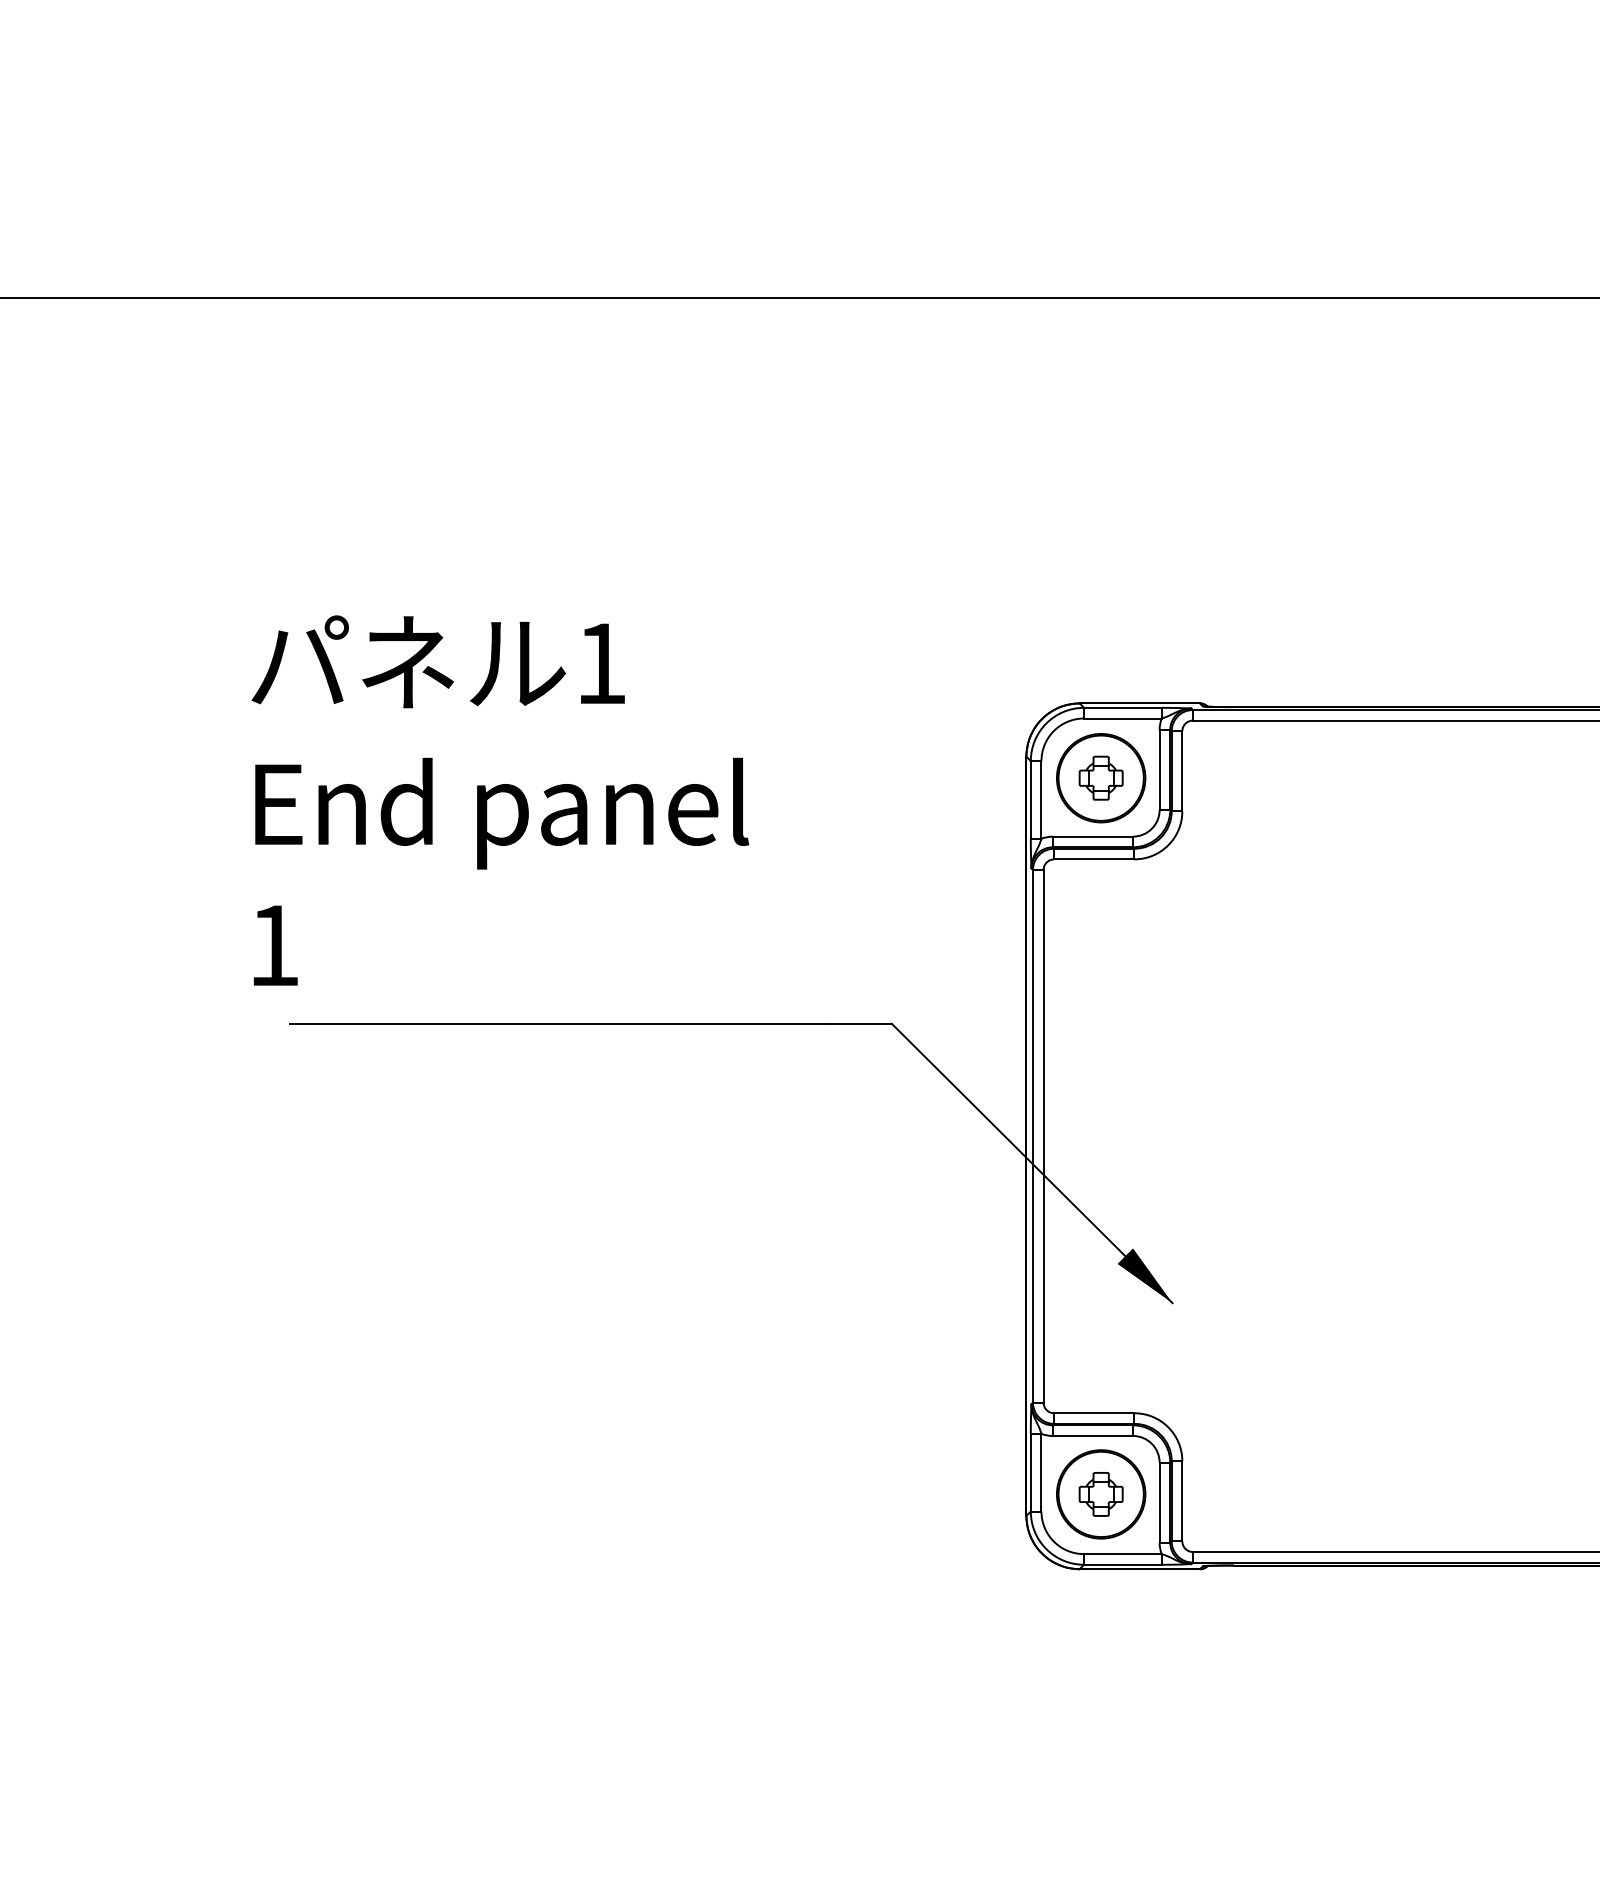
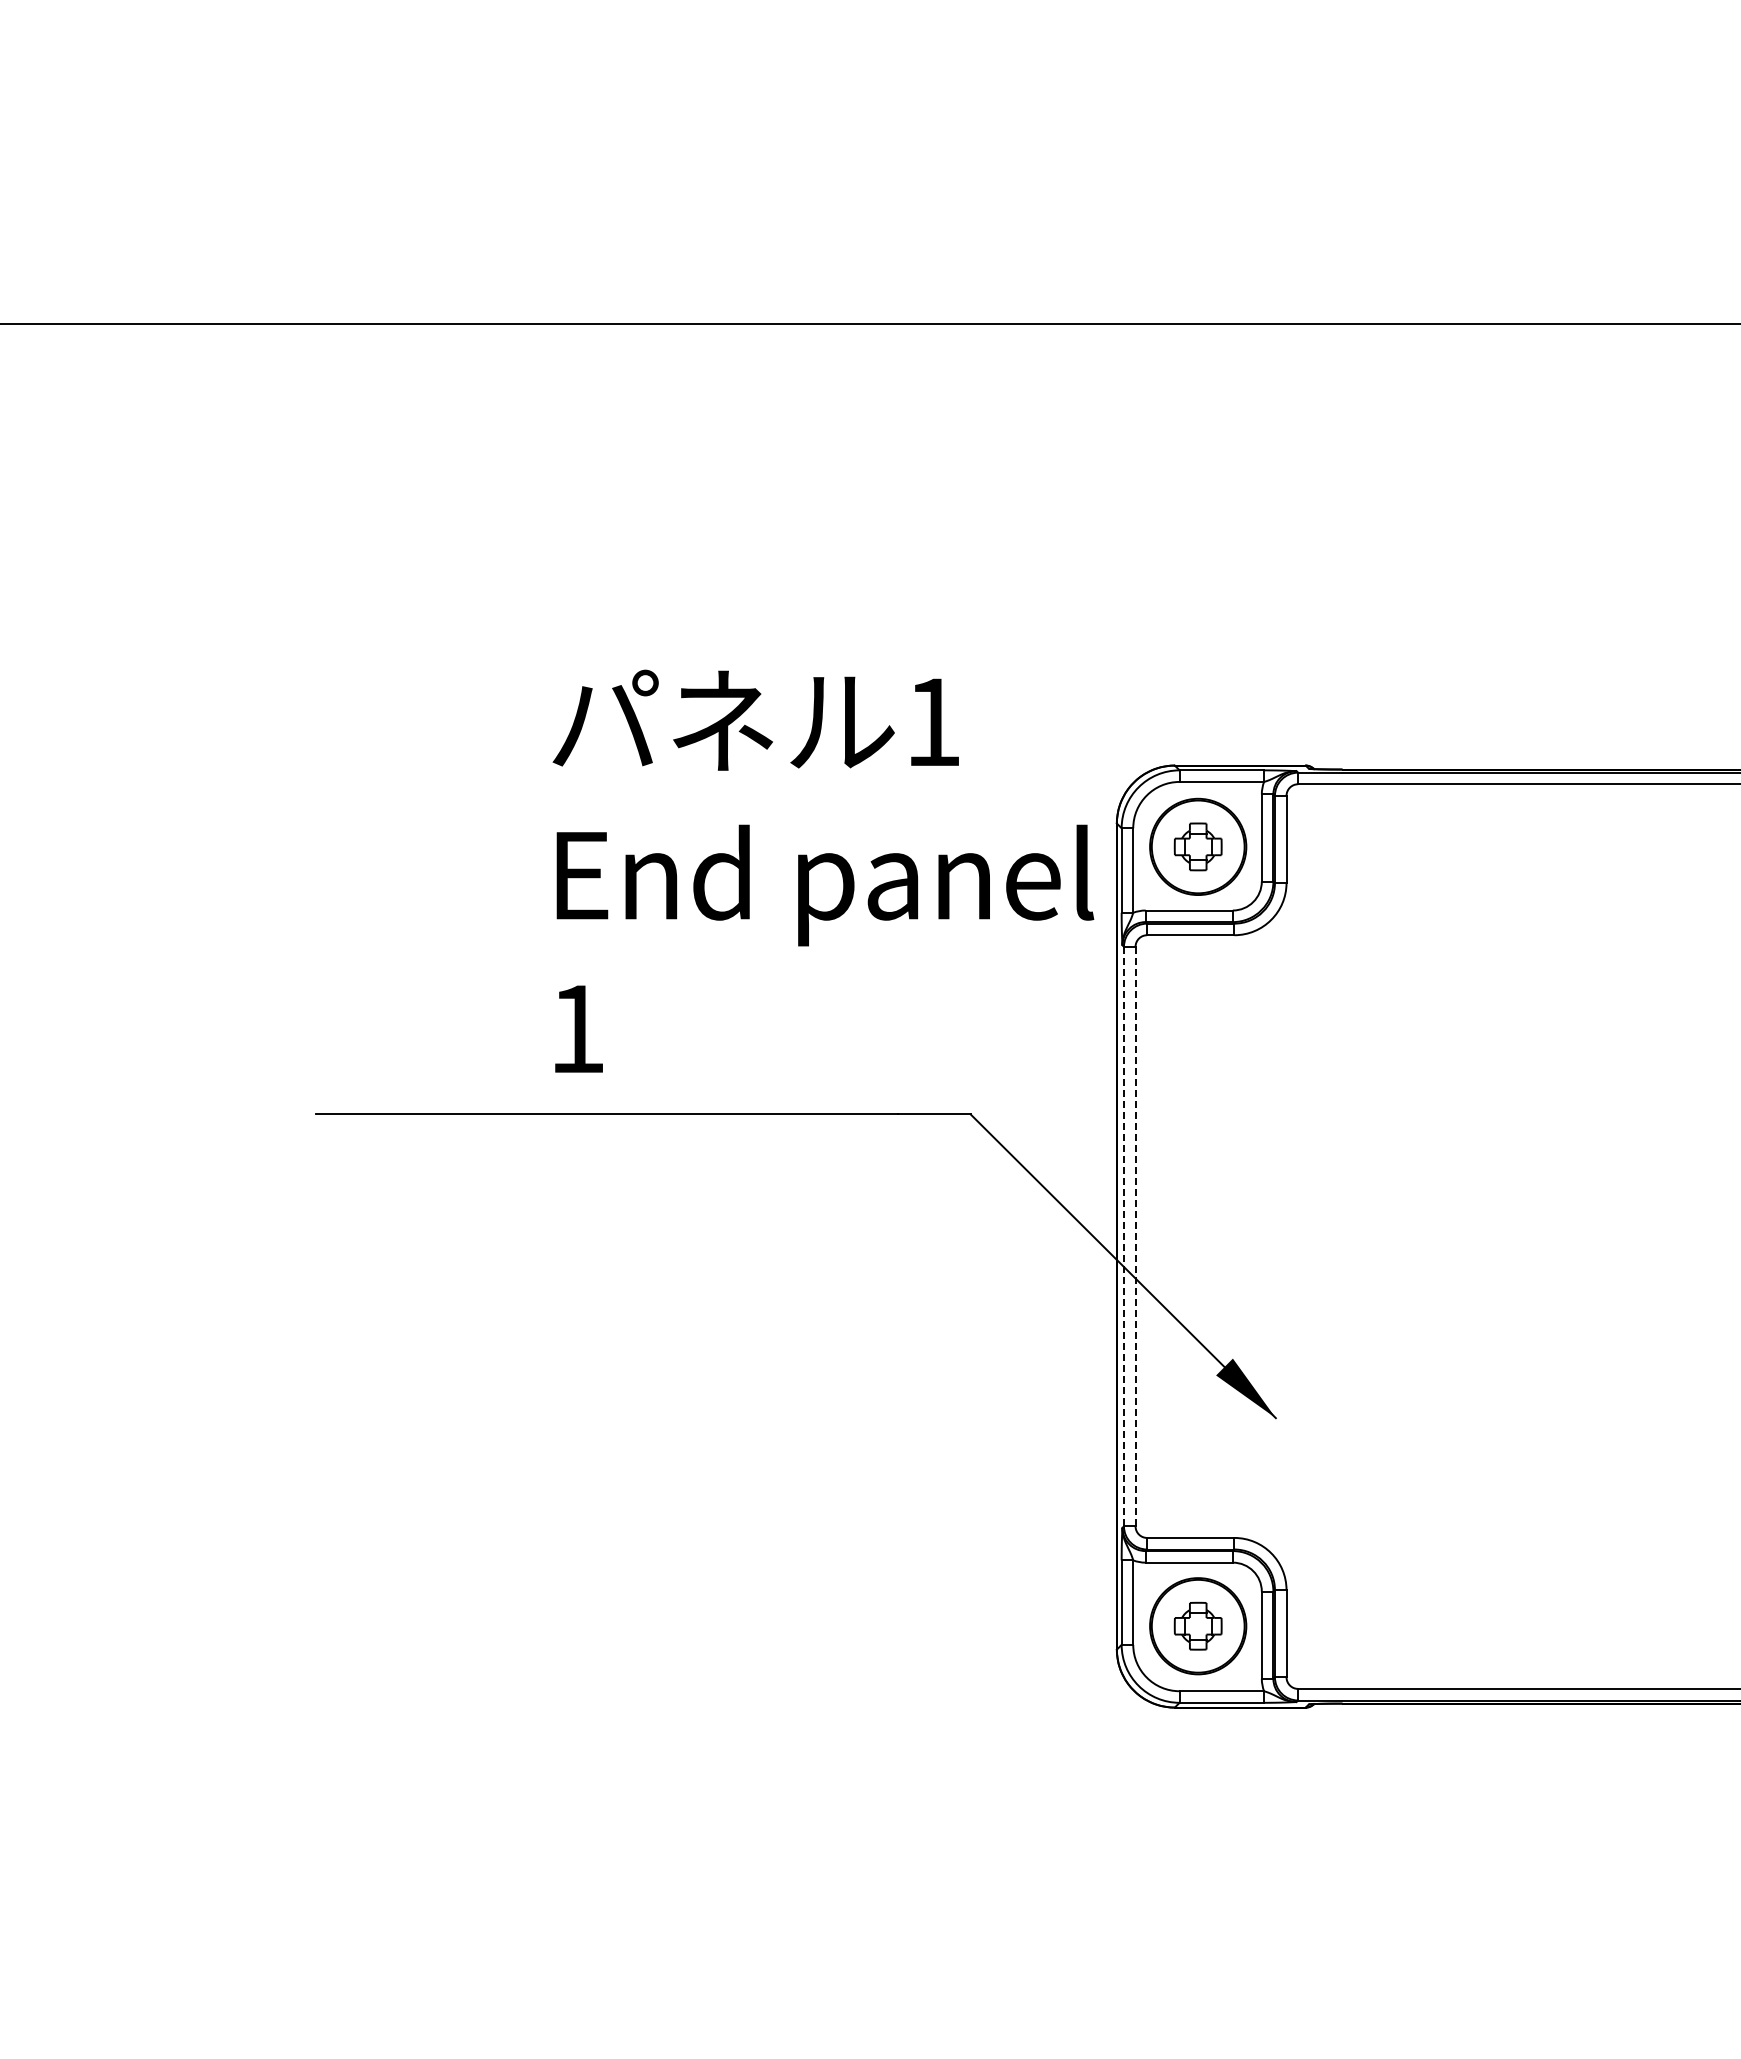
text: (500, 799) -> (823, 870), moved
line: (1032, 1136) -> (1123, 1236), solid -> dashed
line: (1043, 1136) -> (1135, 1236), solid -> dashed

